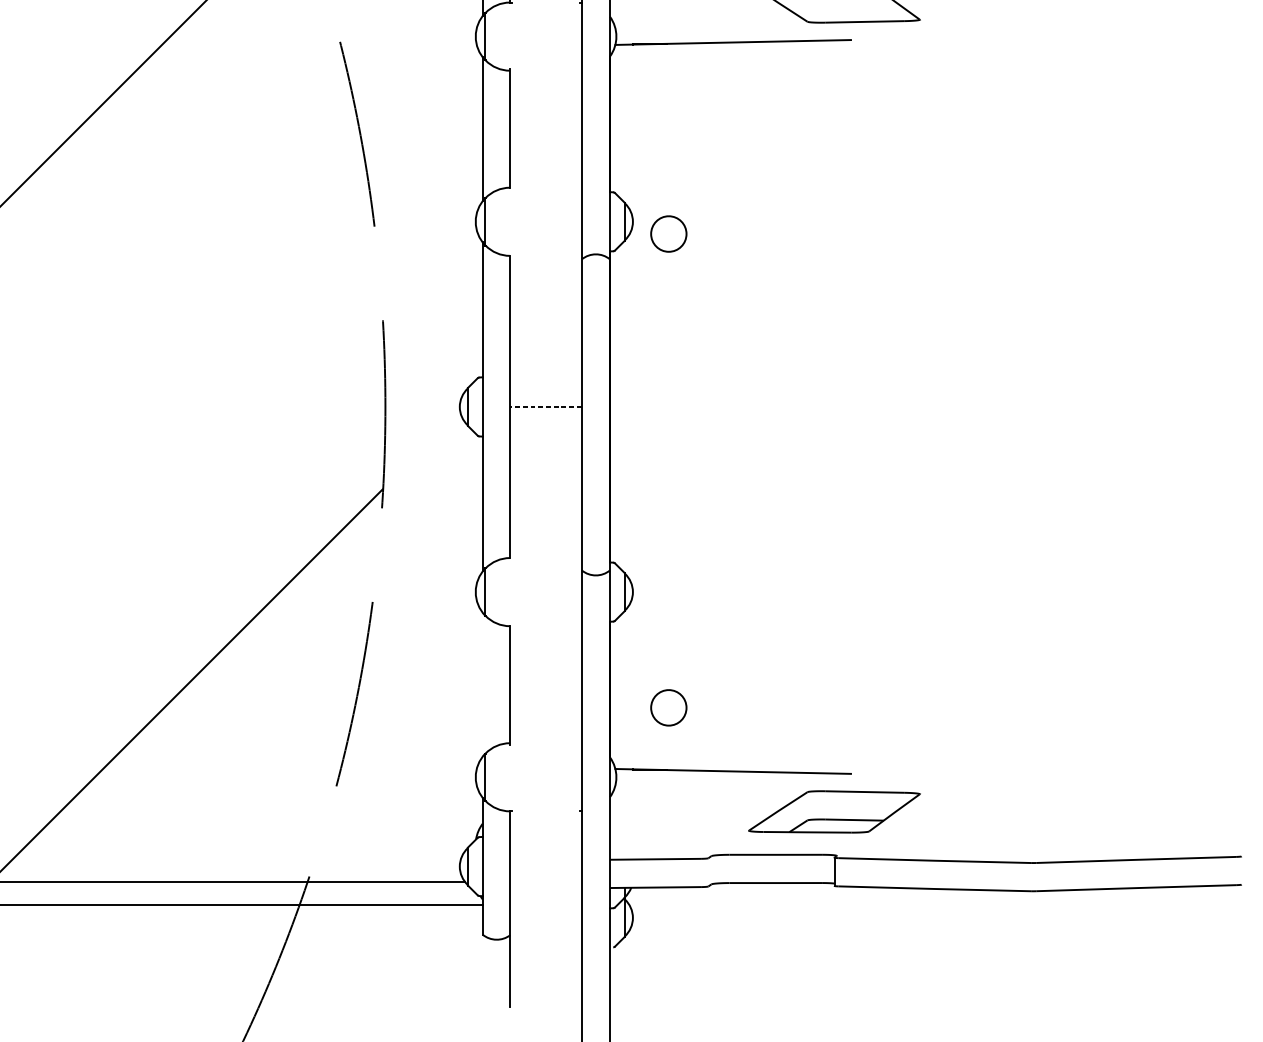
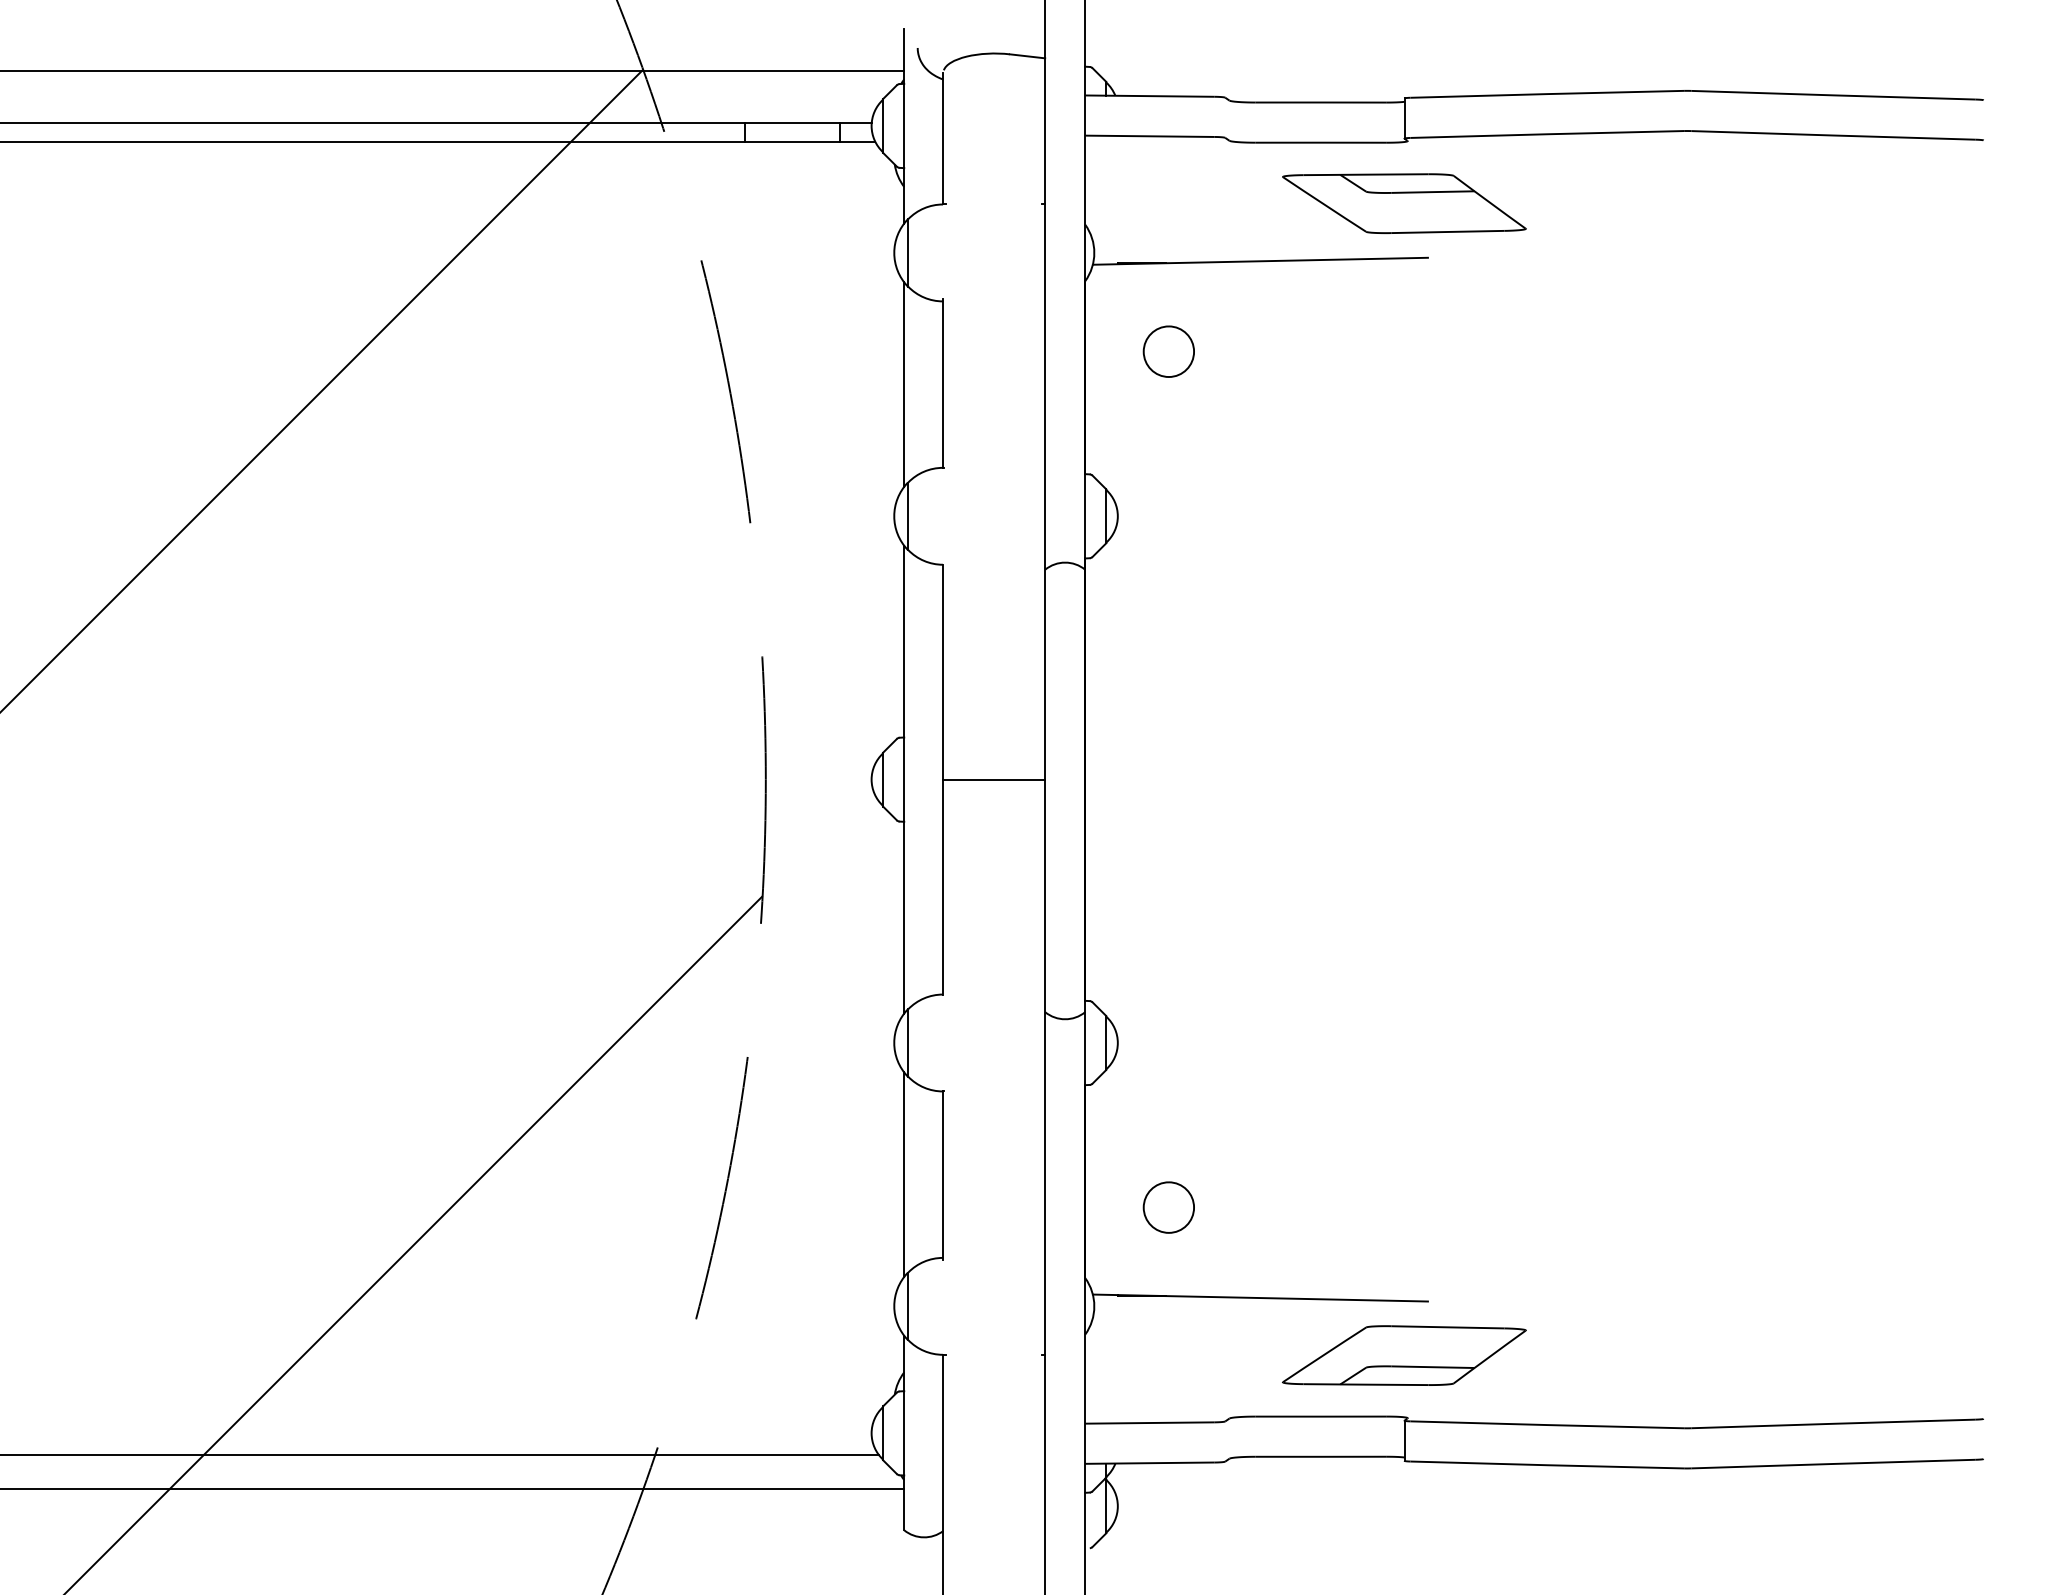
part: (668, 233) -> (1168, 351), moved
line: (546, 406) -> (994, 779), dashed -> solid
line: (482, 684) -> (904, 1174), added

